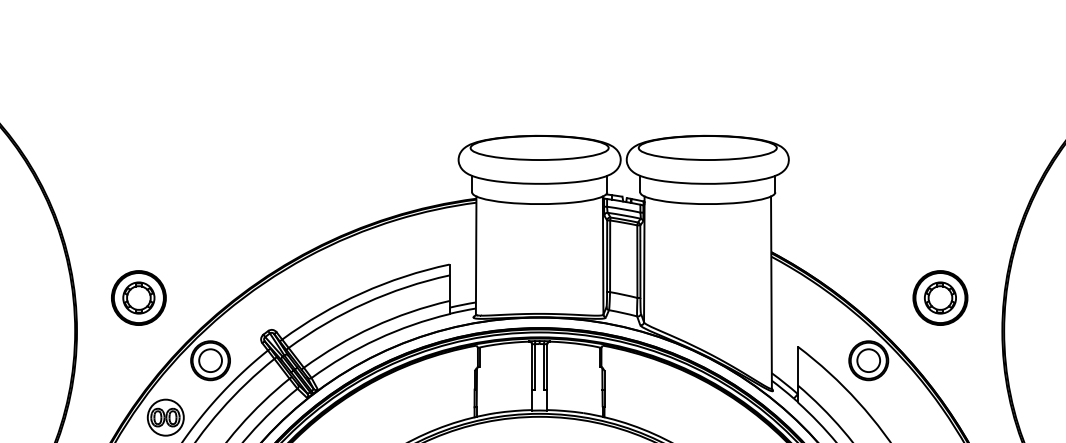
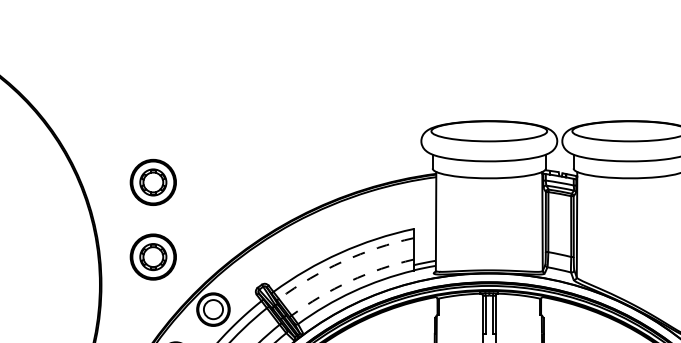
part: (138, 208) -> (153, 182), added
arc: (365, 303) -> (343, 261), solid -> dashed
arc: (373, 326) -> (350, 280), solid -> dashed

